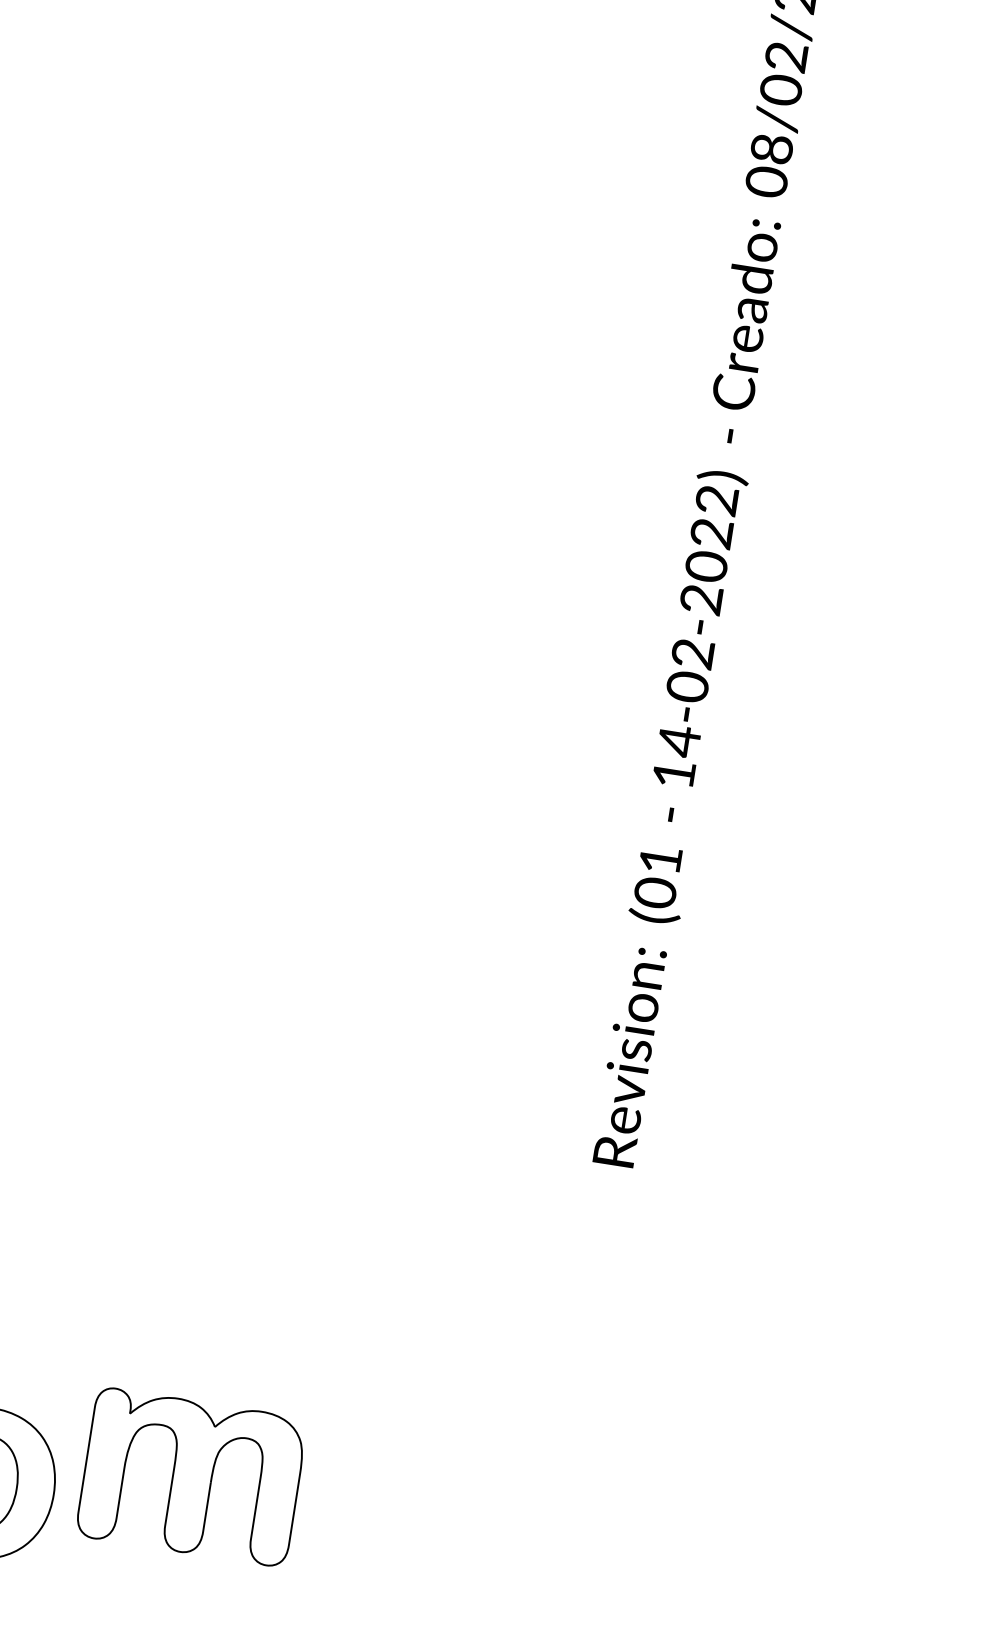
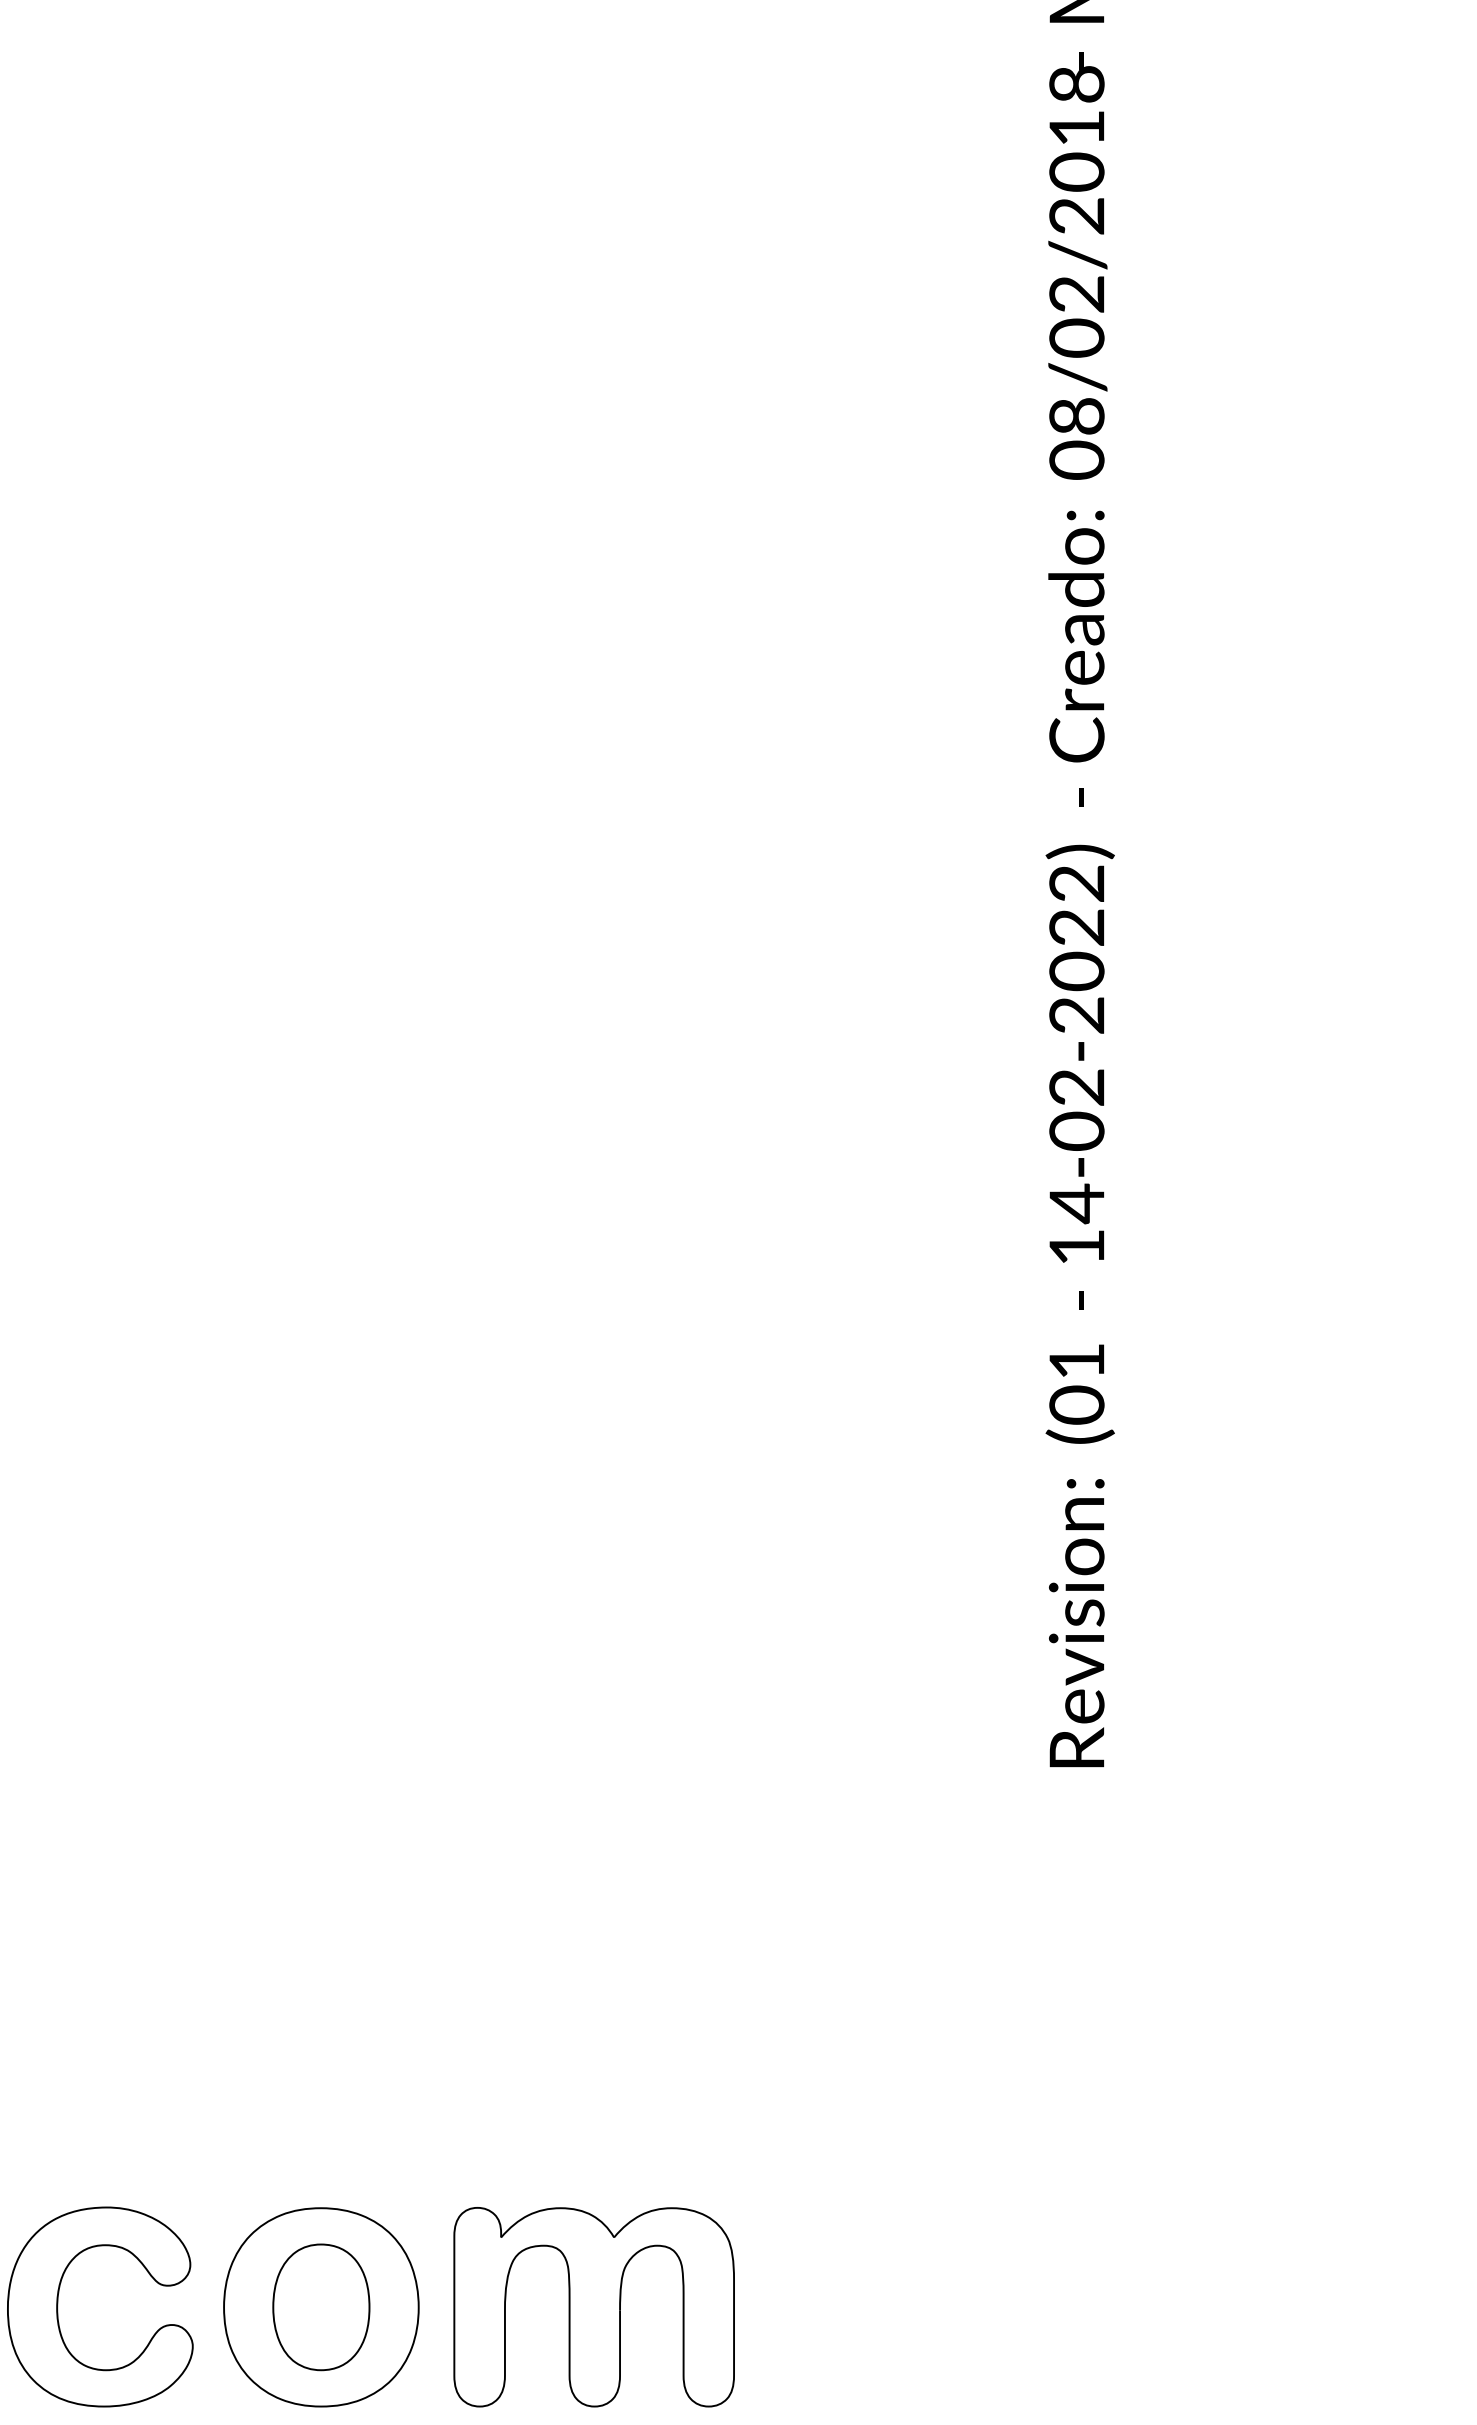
part: (191, 1477) -> (593, 2307), moved

